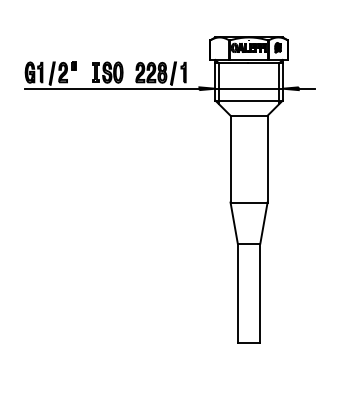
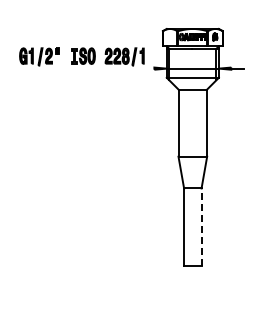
line: (111, 88) -> (86, 68), removed
line: (260, 294) -> (201, 227), solid -> dashed

